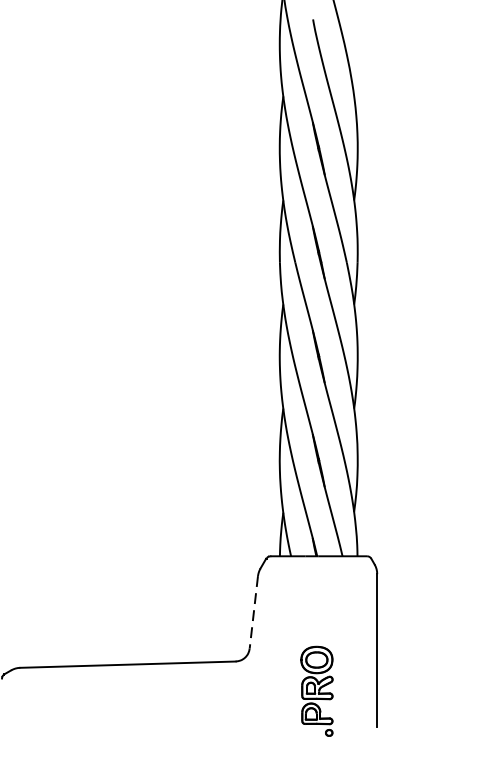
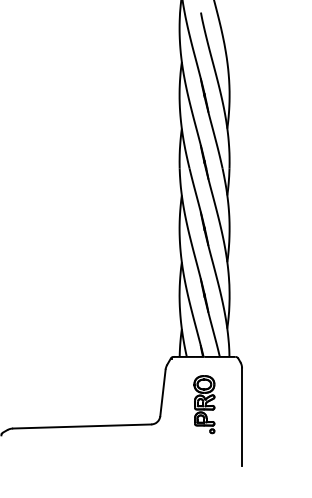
line: (253, 613) -> (162, 393), dashed -> solid
part: (317, 691) -> (204, 404), moved

